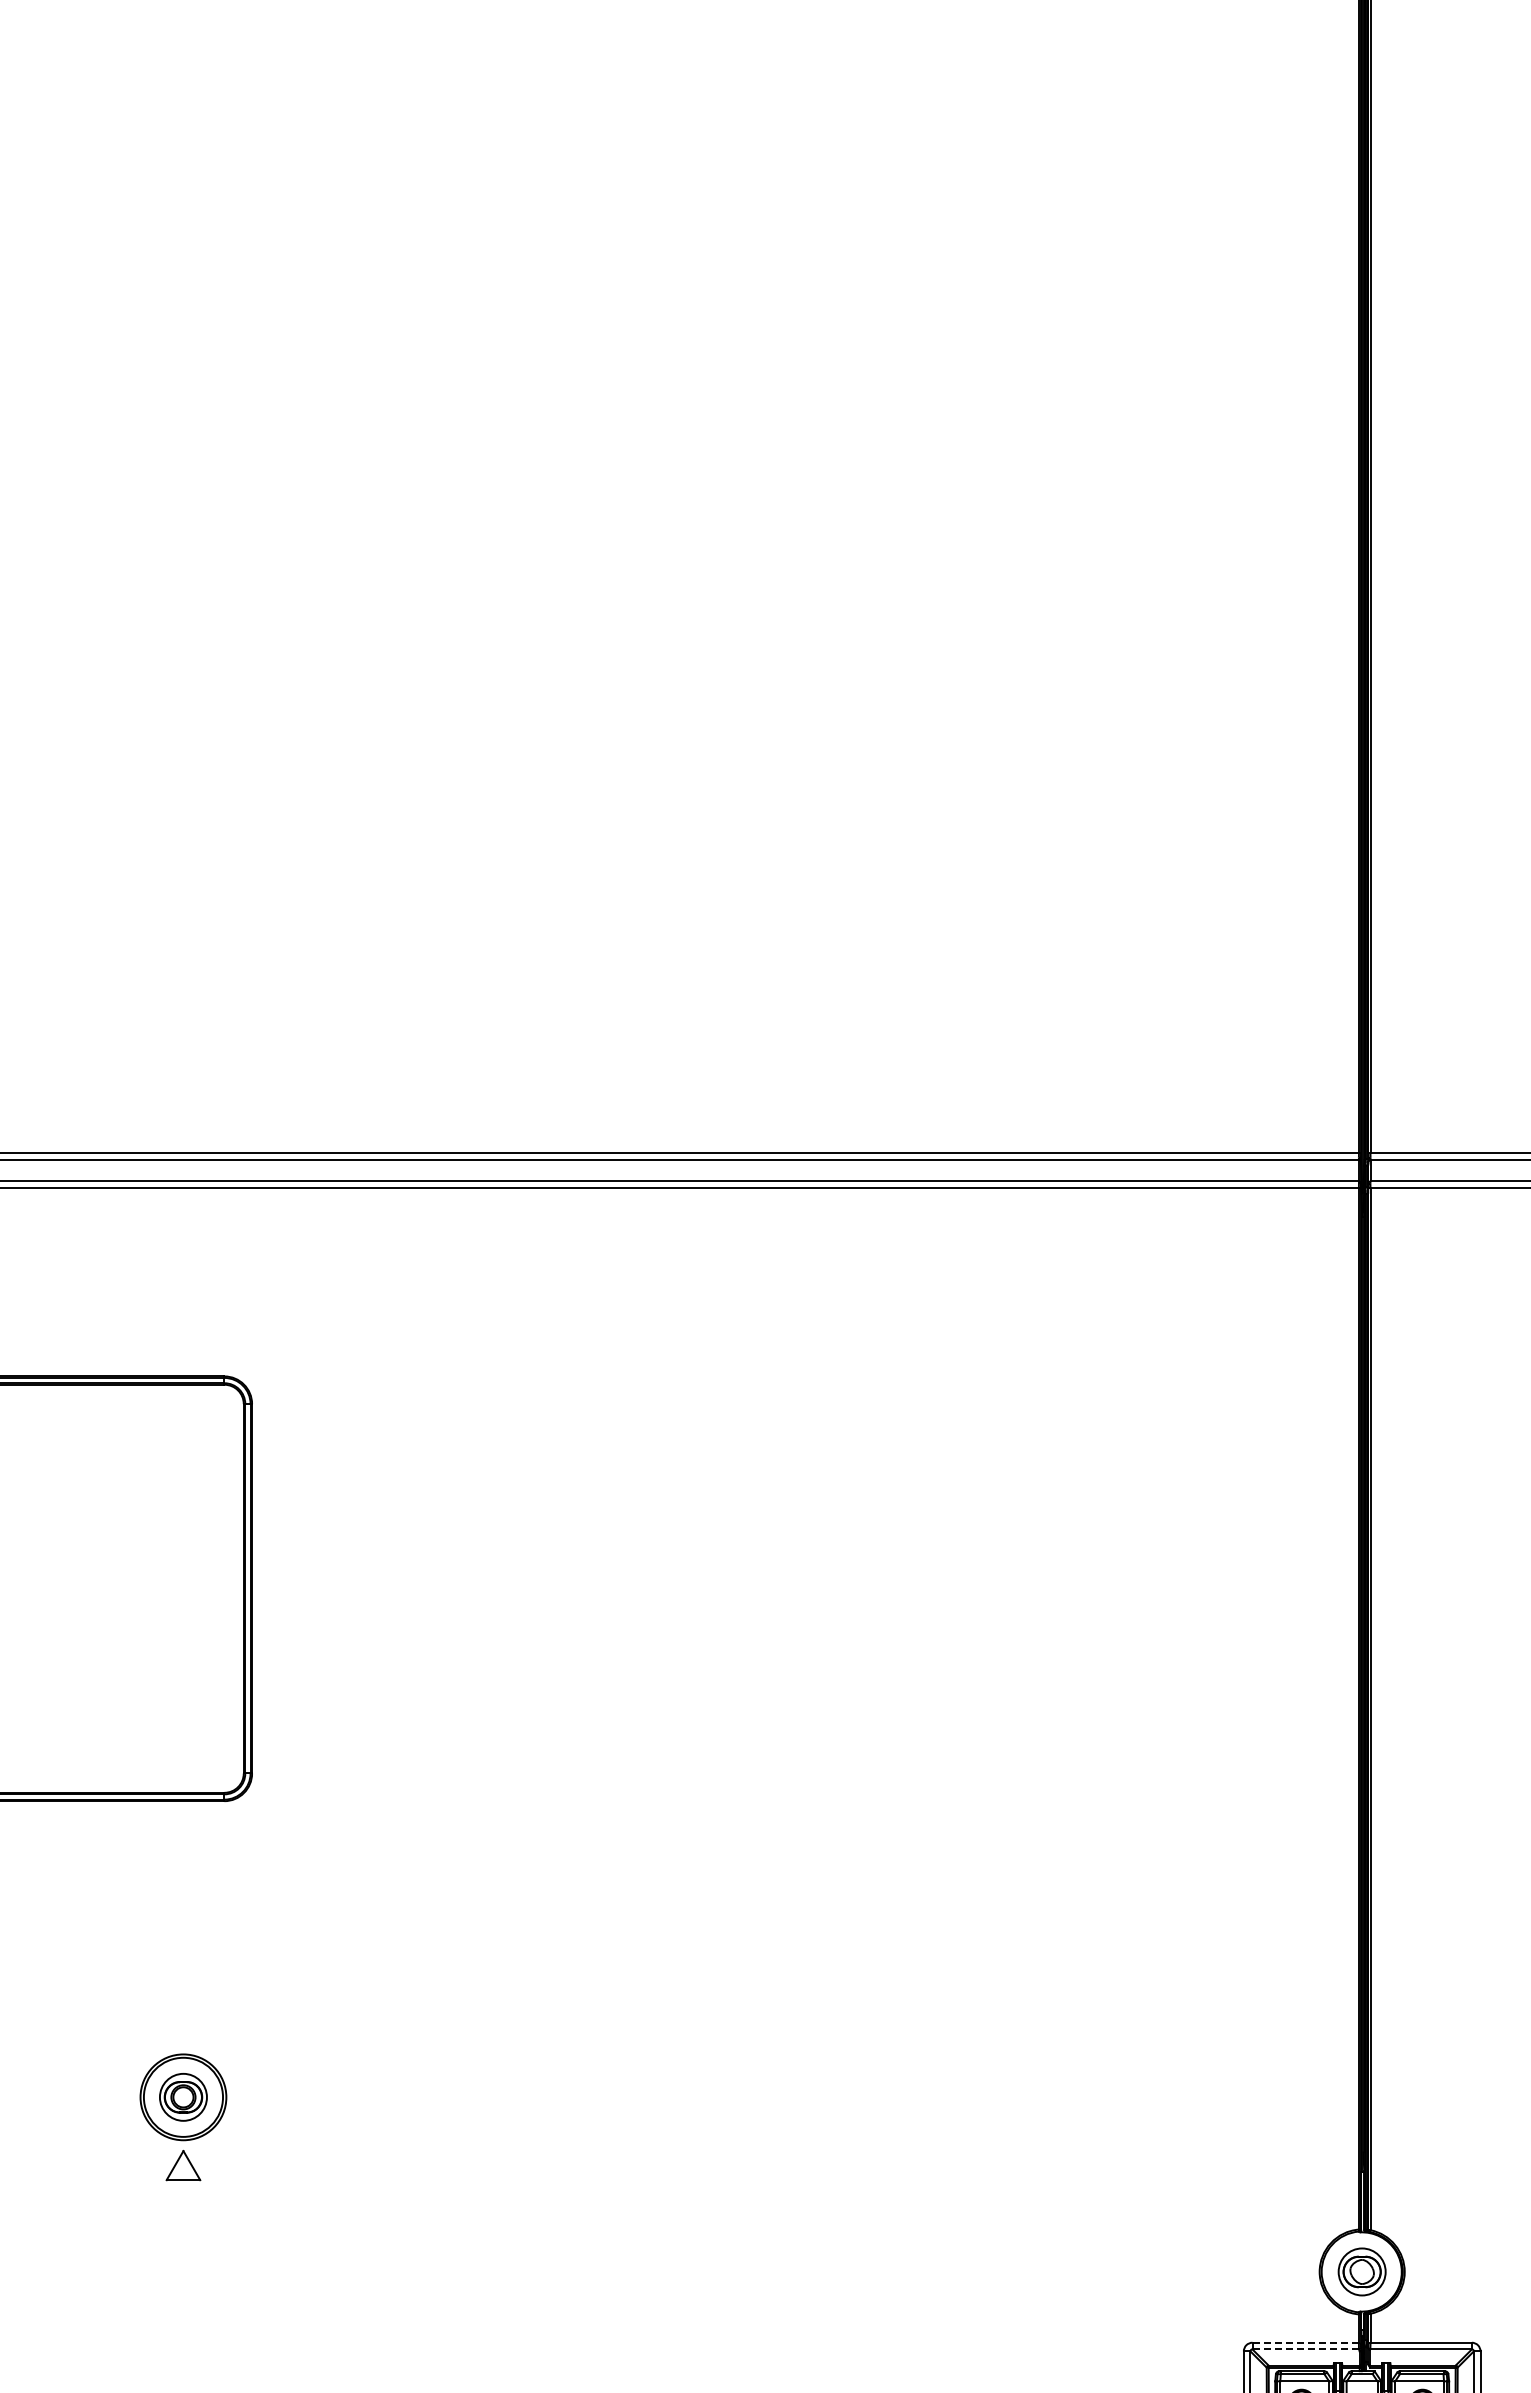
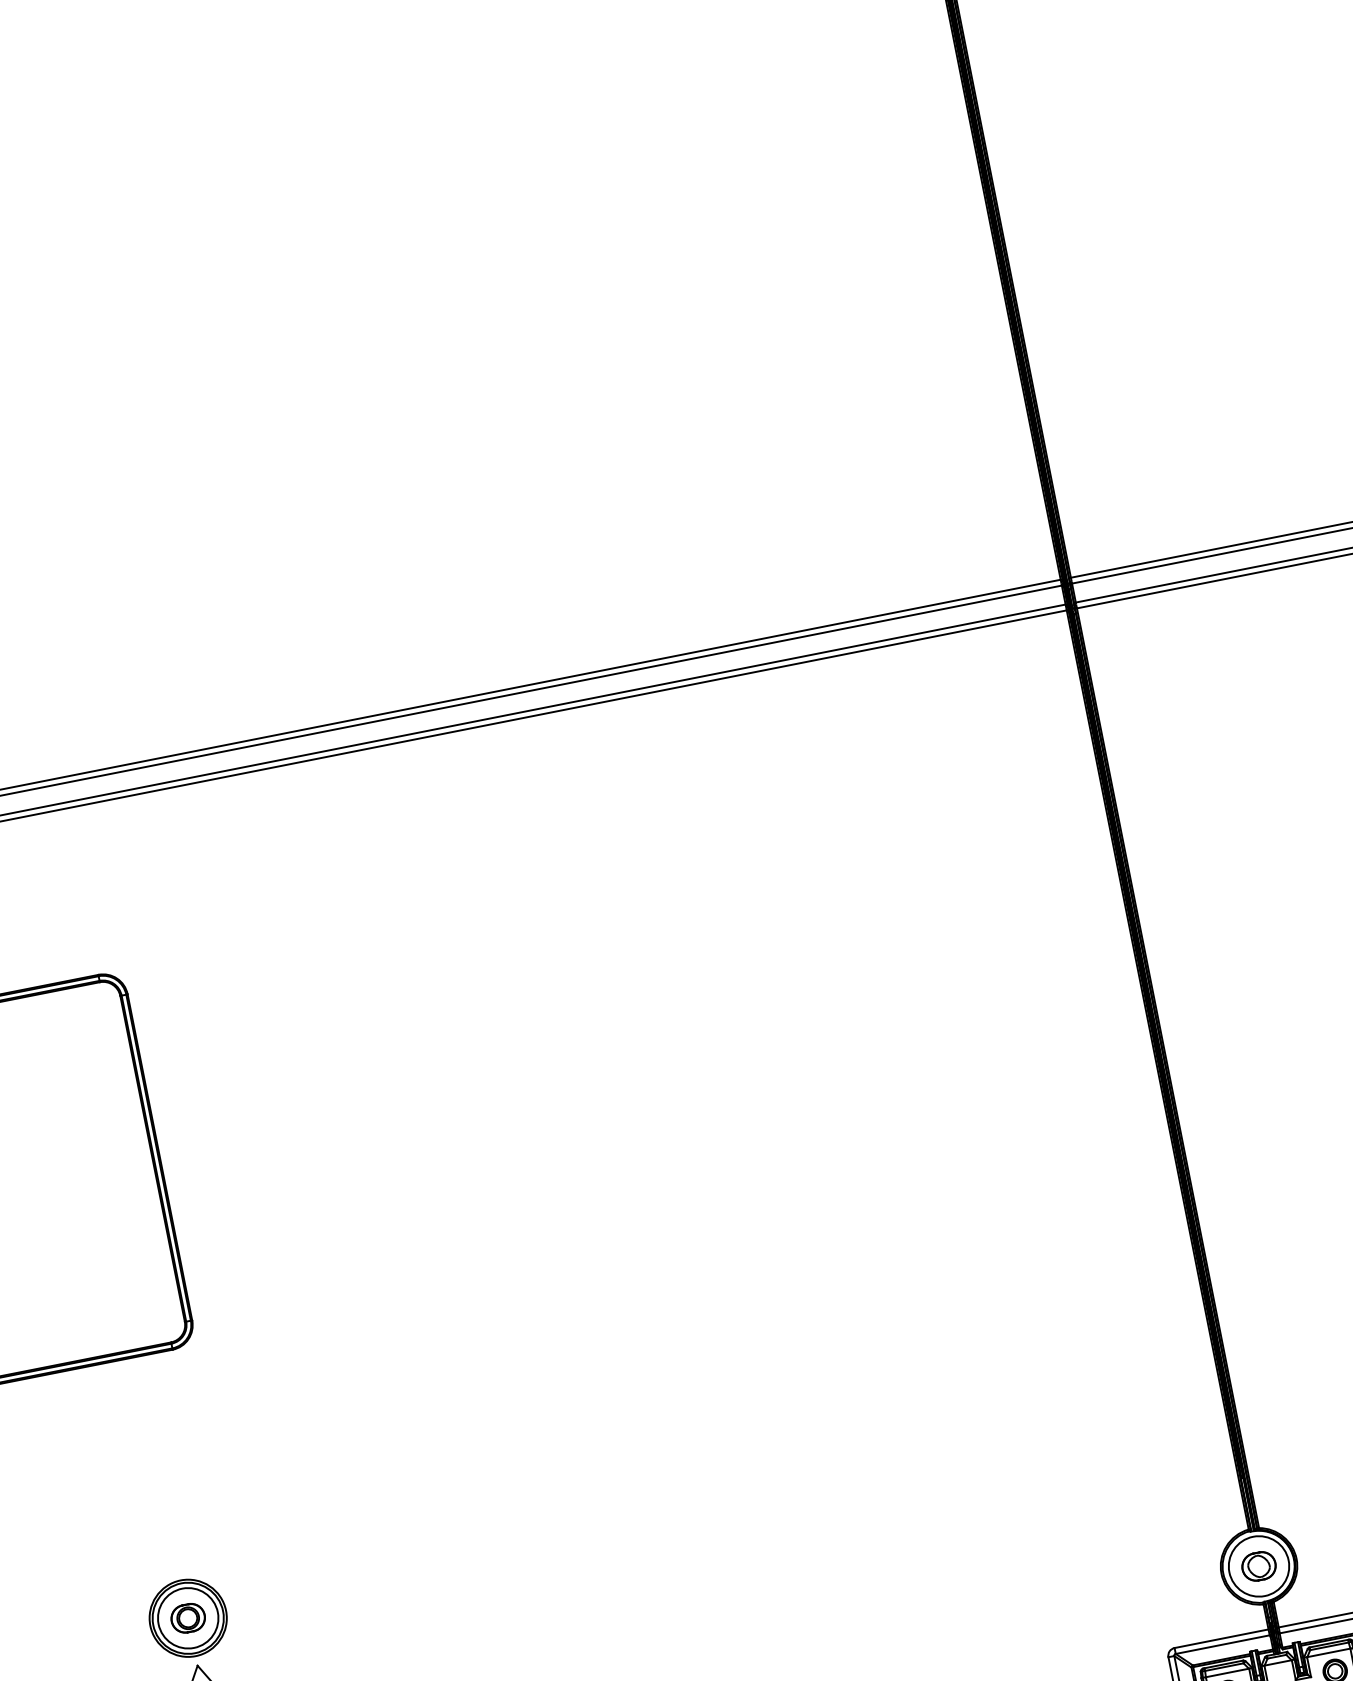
circle: (183, 2096) -> (188, 1617), size x1.43
circle: (1361, 2271) -> (1258, 1566), size x1.43
line: (1307, 2342) -> (1223, 1638), dashed -> solid
line: (1306, 2349) -> (1223, 1644), dashed -> solid

